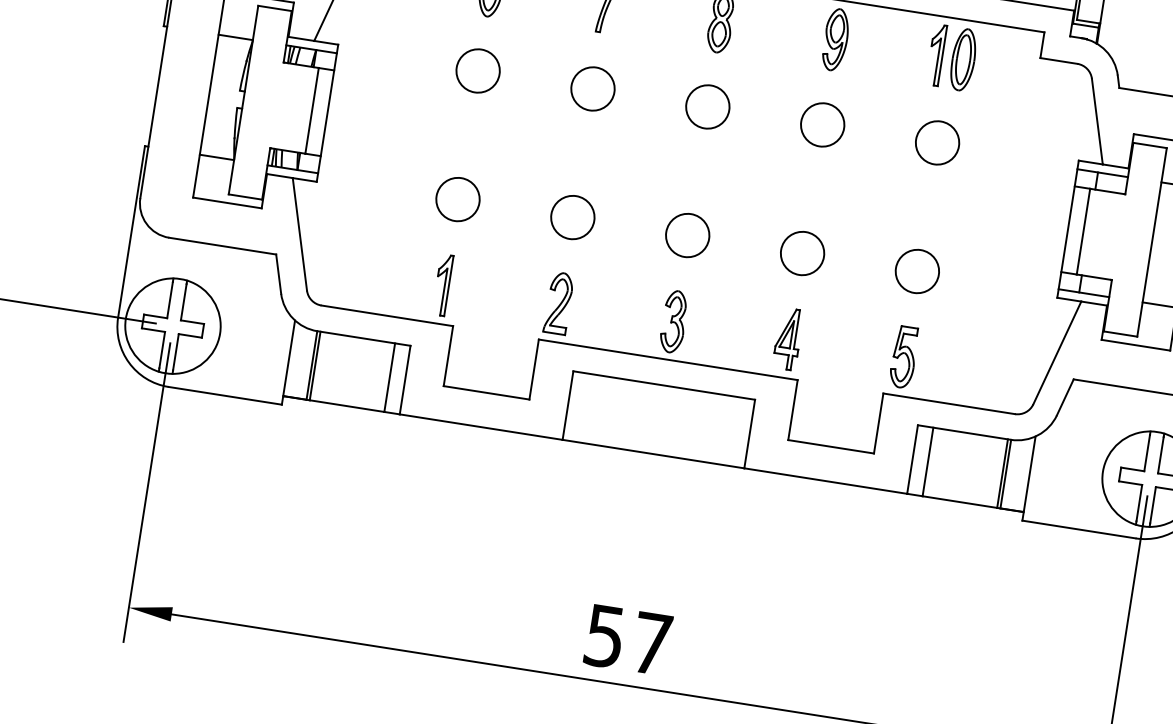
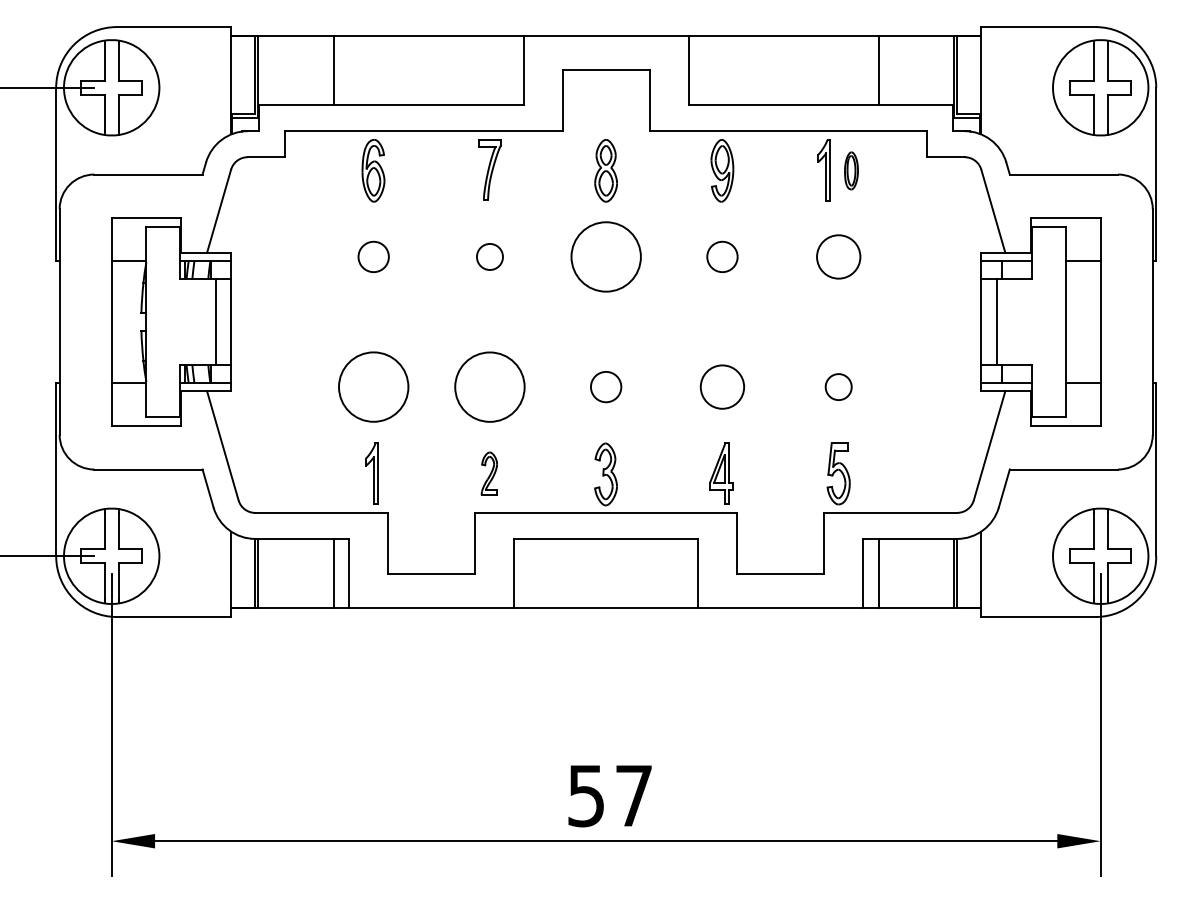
part: (963, 59) -> (851, 170), size x0.6
circle: (478, 70) -> (373, 256), size x0.7
circle: (592, 88) -> (489, 256), size x0.6
circle: (707, 106) -> (605, 256), size x1.6
circle: (822, 124) -> (722, 256), size x0.7
circle: (457, 198) -> (373, 386), size x1.6
circle: (572, 216) -> (489, 386), size x1.6
circle: (687, 234) -> (605, 386), size x0.7
circle: (917, 270) -> (838, 386), size x0.6
part: (559, 302) -> (489, 473), size x0.7

